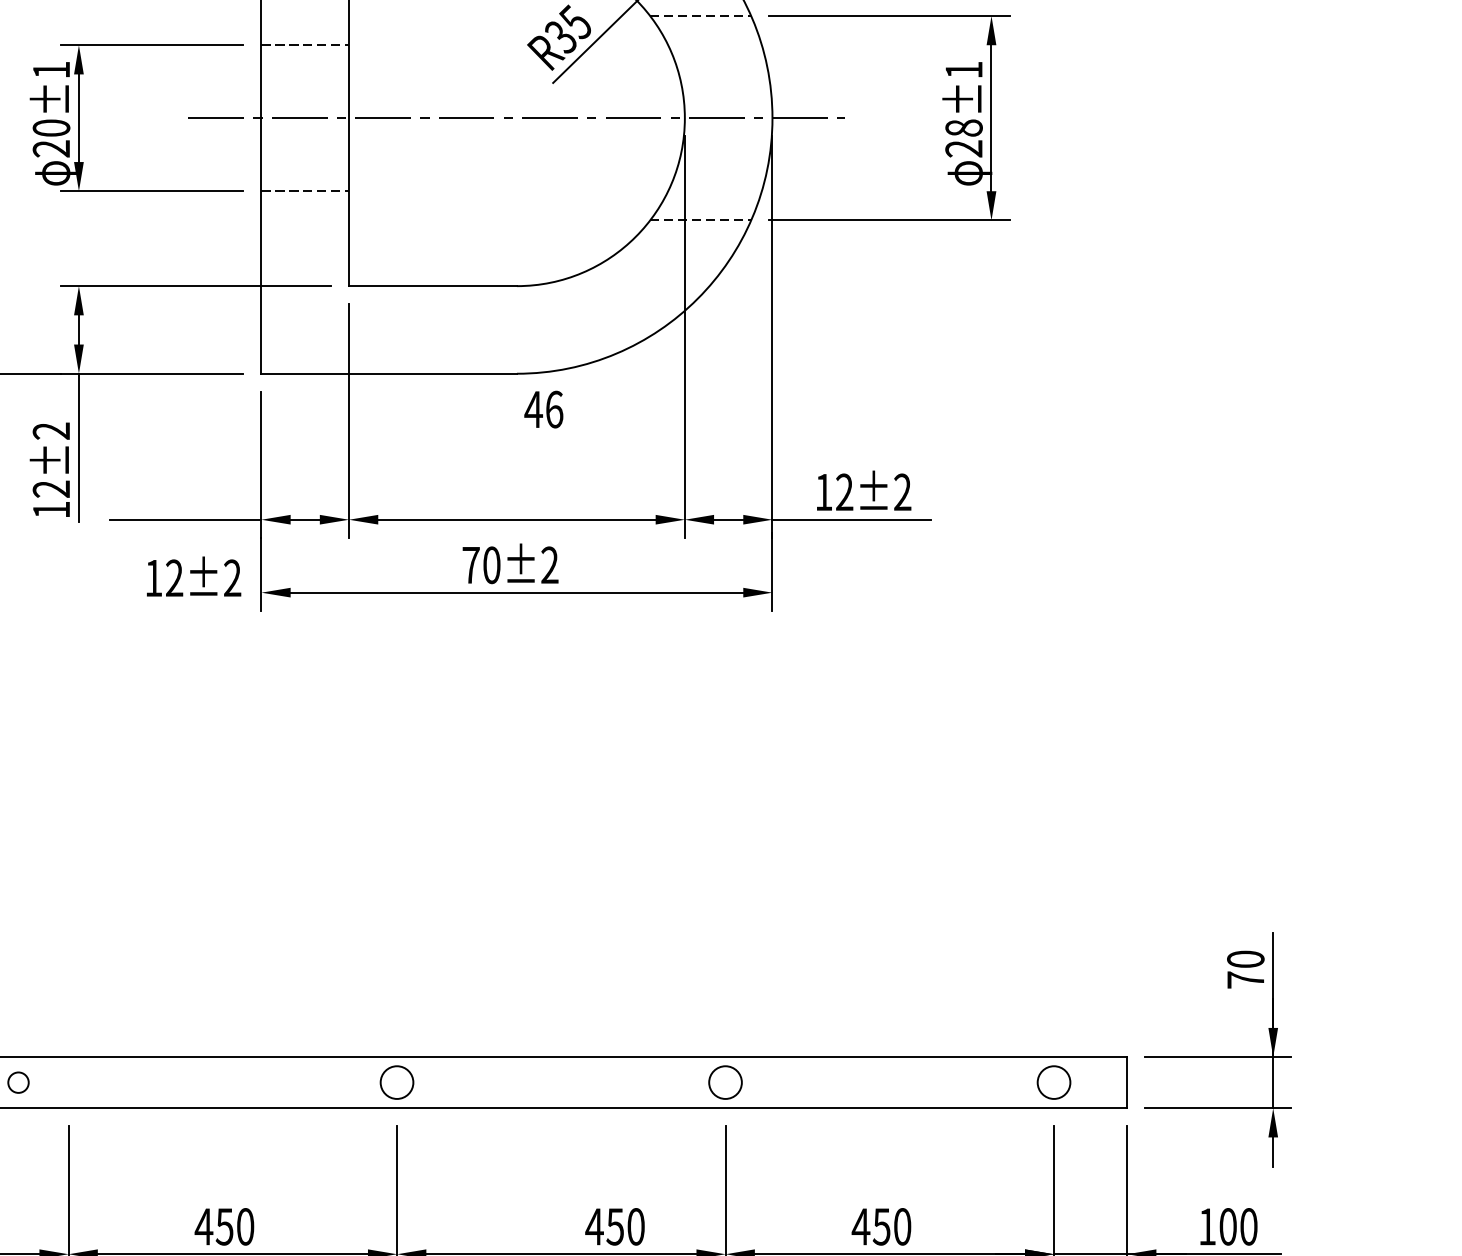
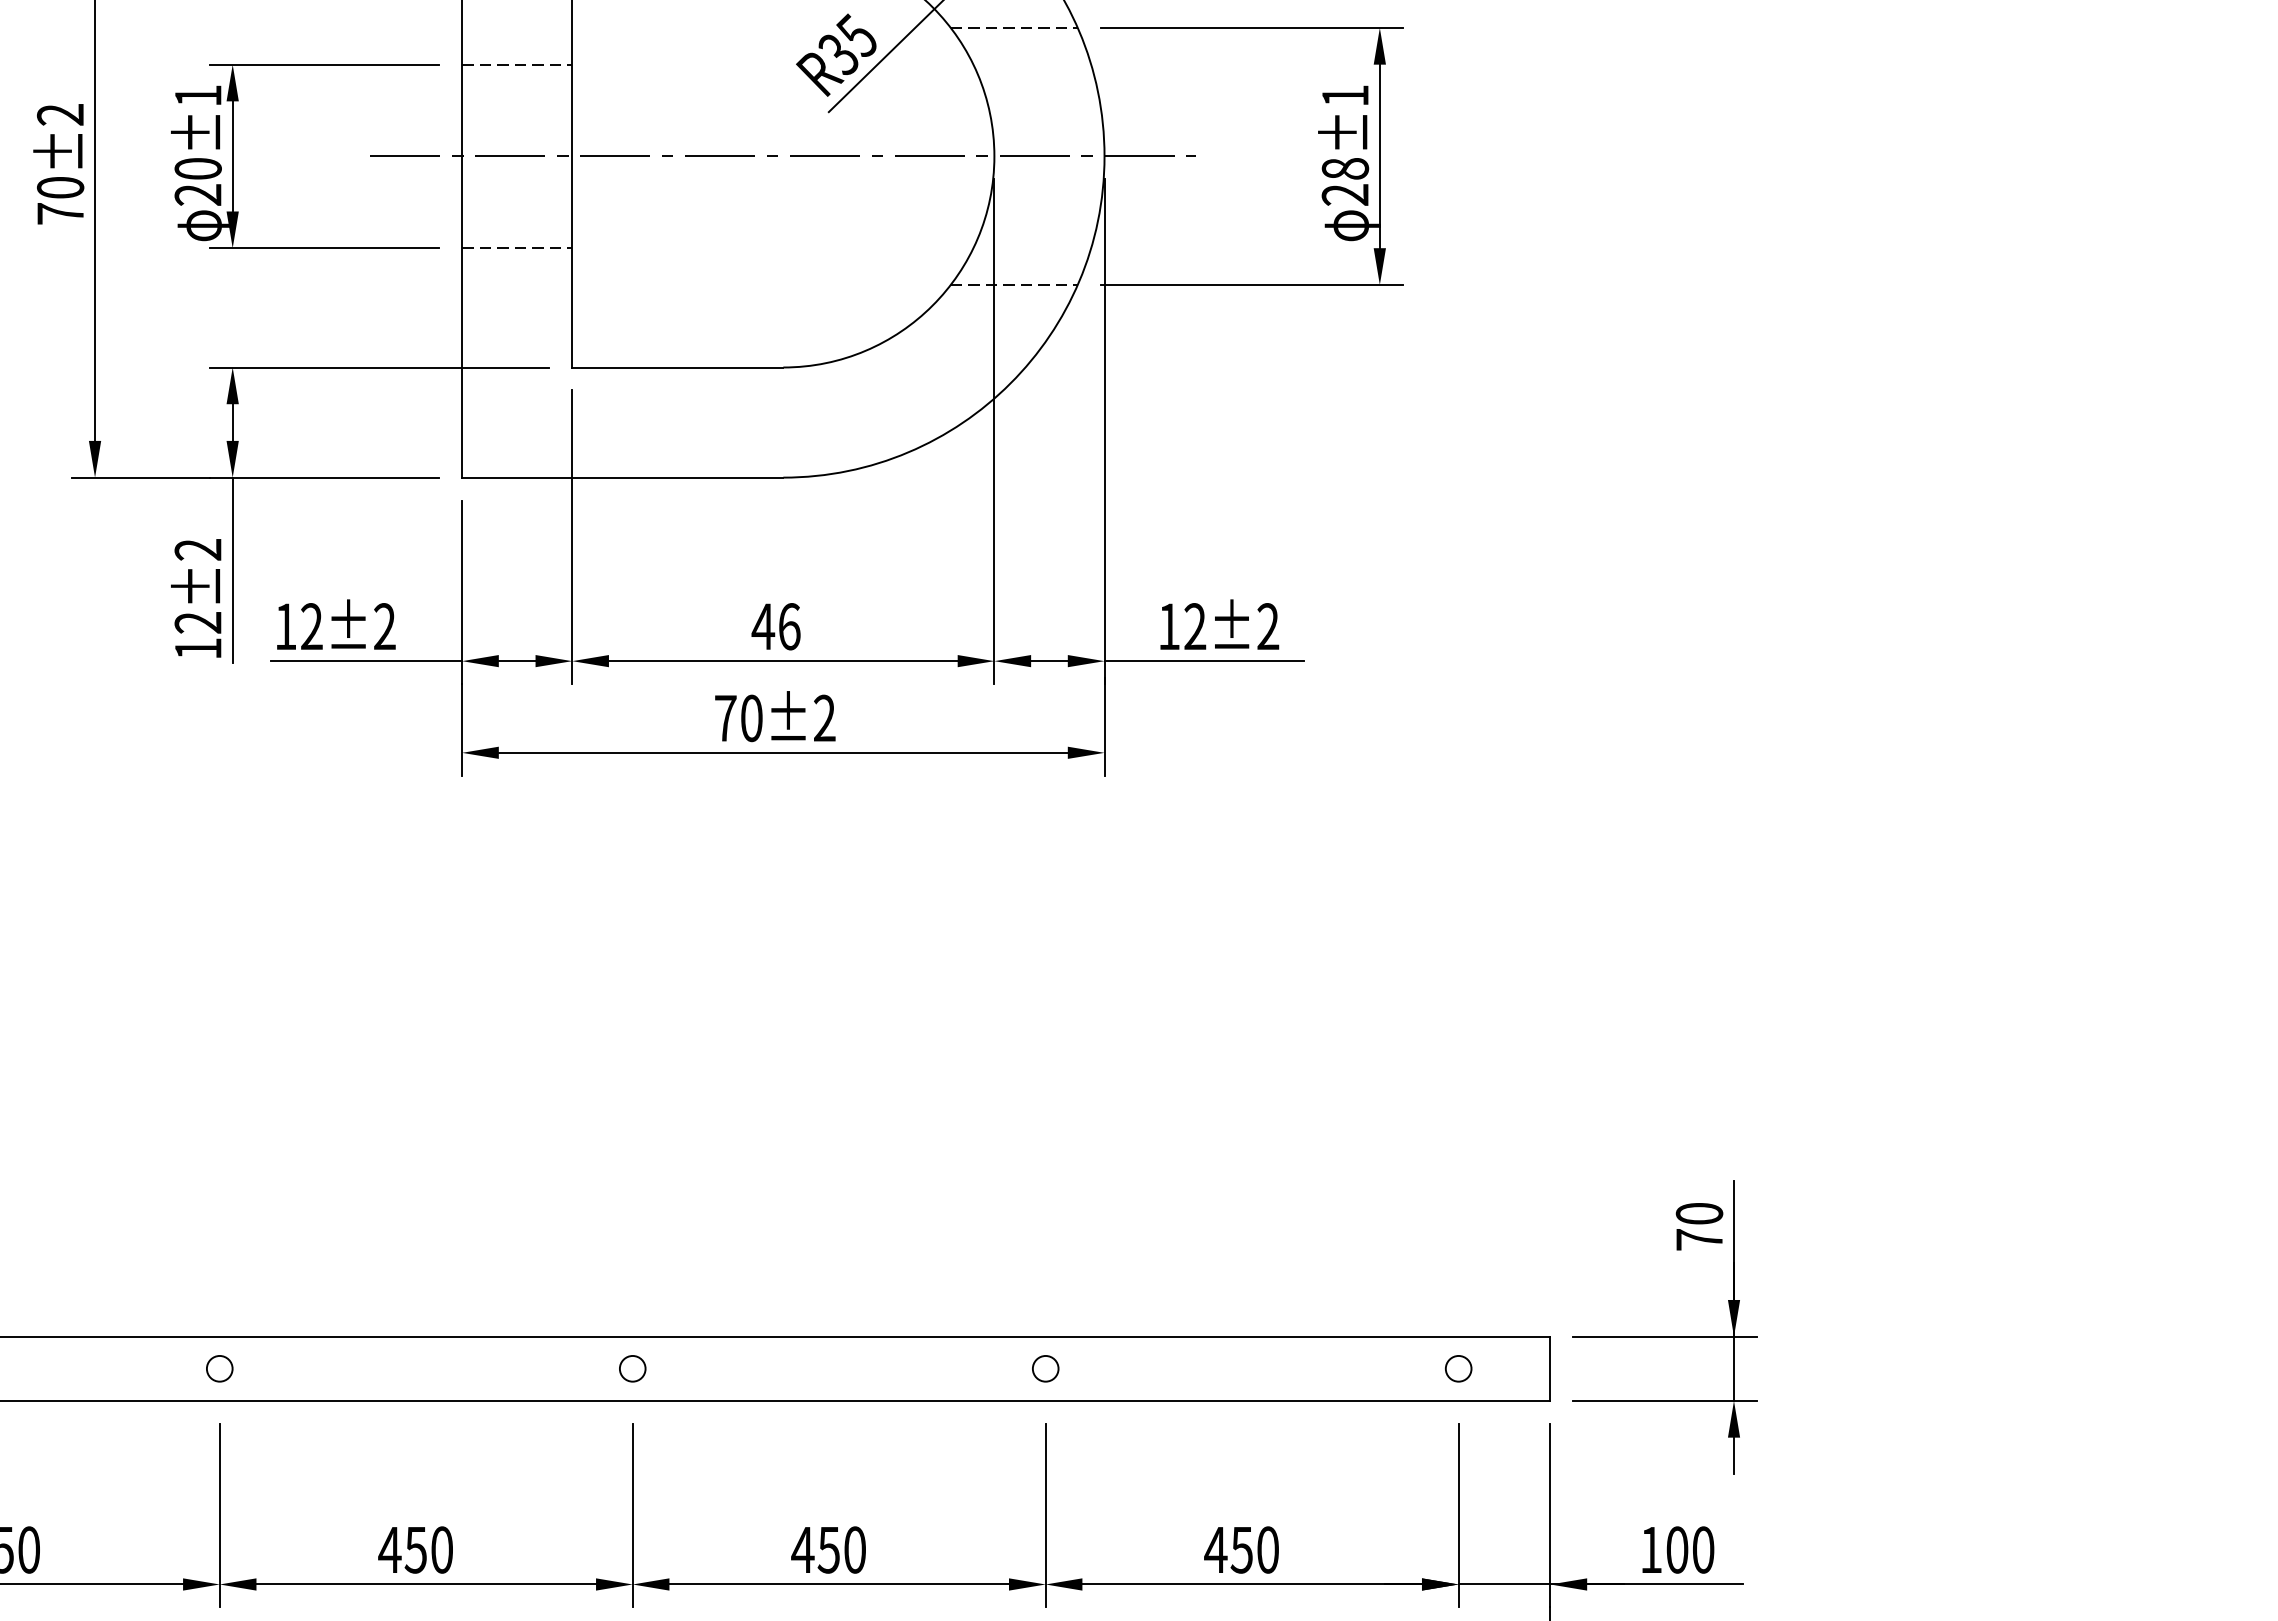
text: (543, 409) -> (775, 626), moved
text: (194, 576) -> (336, 624), moved
circle: (18, 1082) -> (219, 1368), moved
circle: (396, 1082) -> (632, 1368), size x0.62
circle: (725, 1082) -> (1045, 1368), size x0.62
circle: (1054, 1082) -> (1458, 1368), size x0.62
text: (614, 1226) -> (828, 1549), moved

